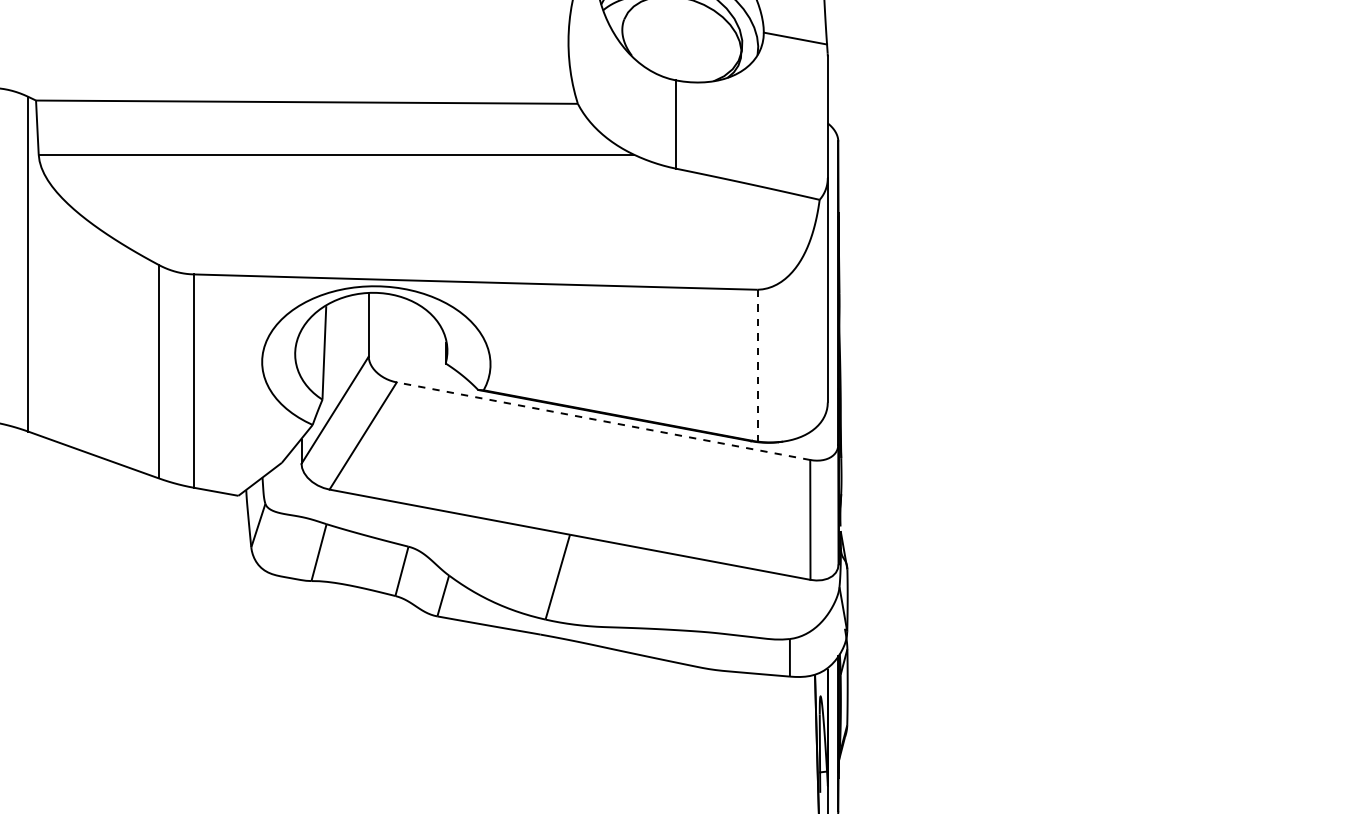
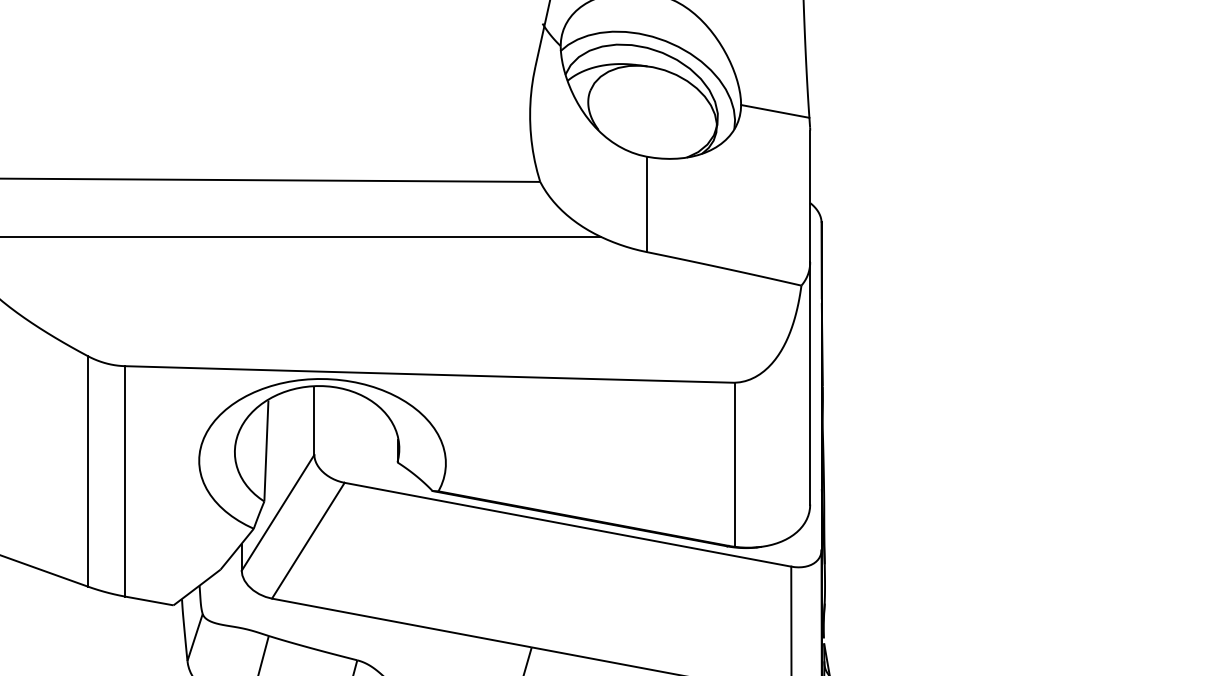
line: (757, 365) -> (734, 464), dashed -> solid
line: (603, 421) -> (567, 525), dashed -> solid

